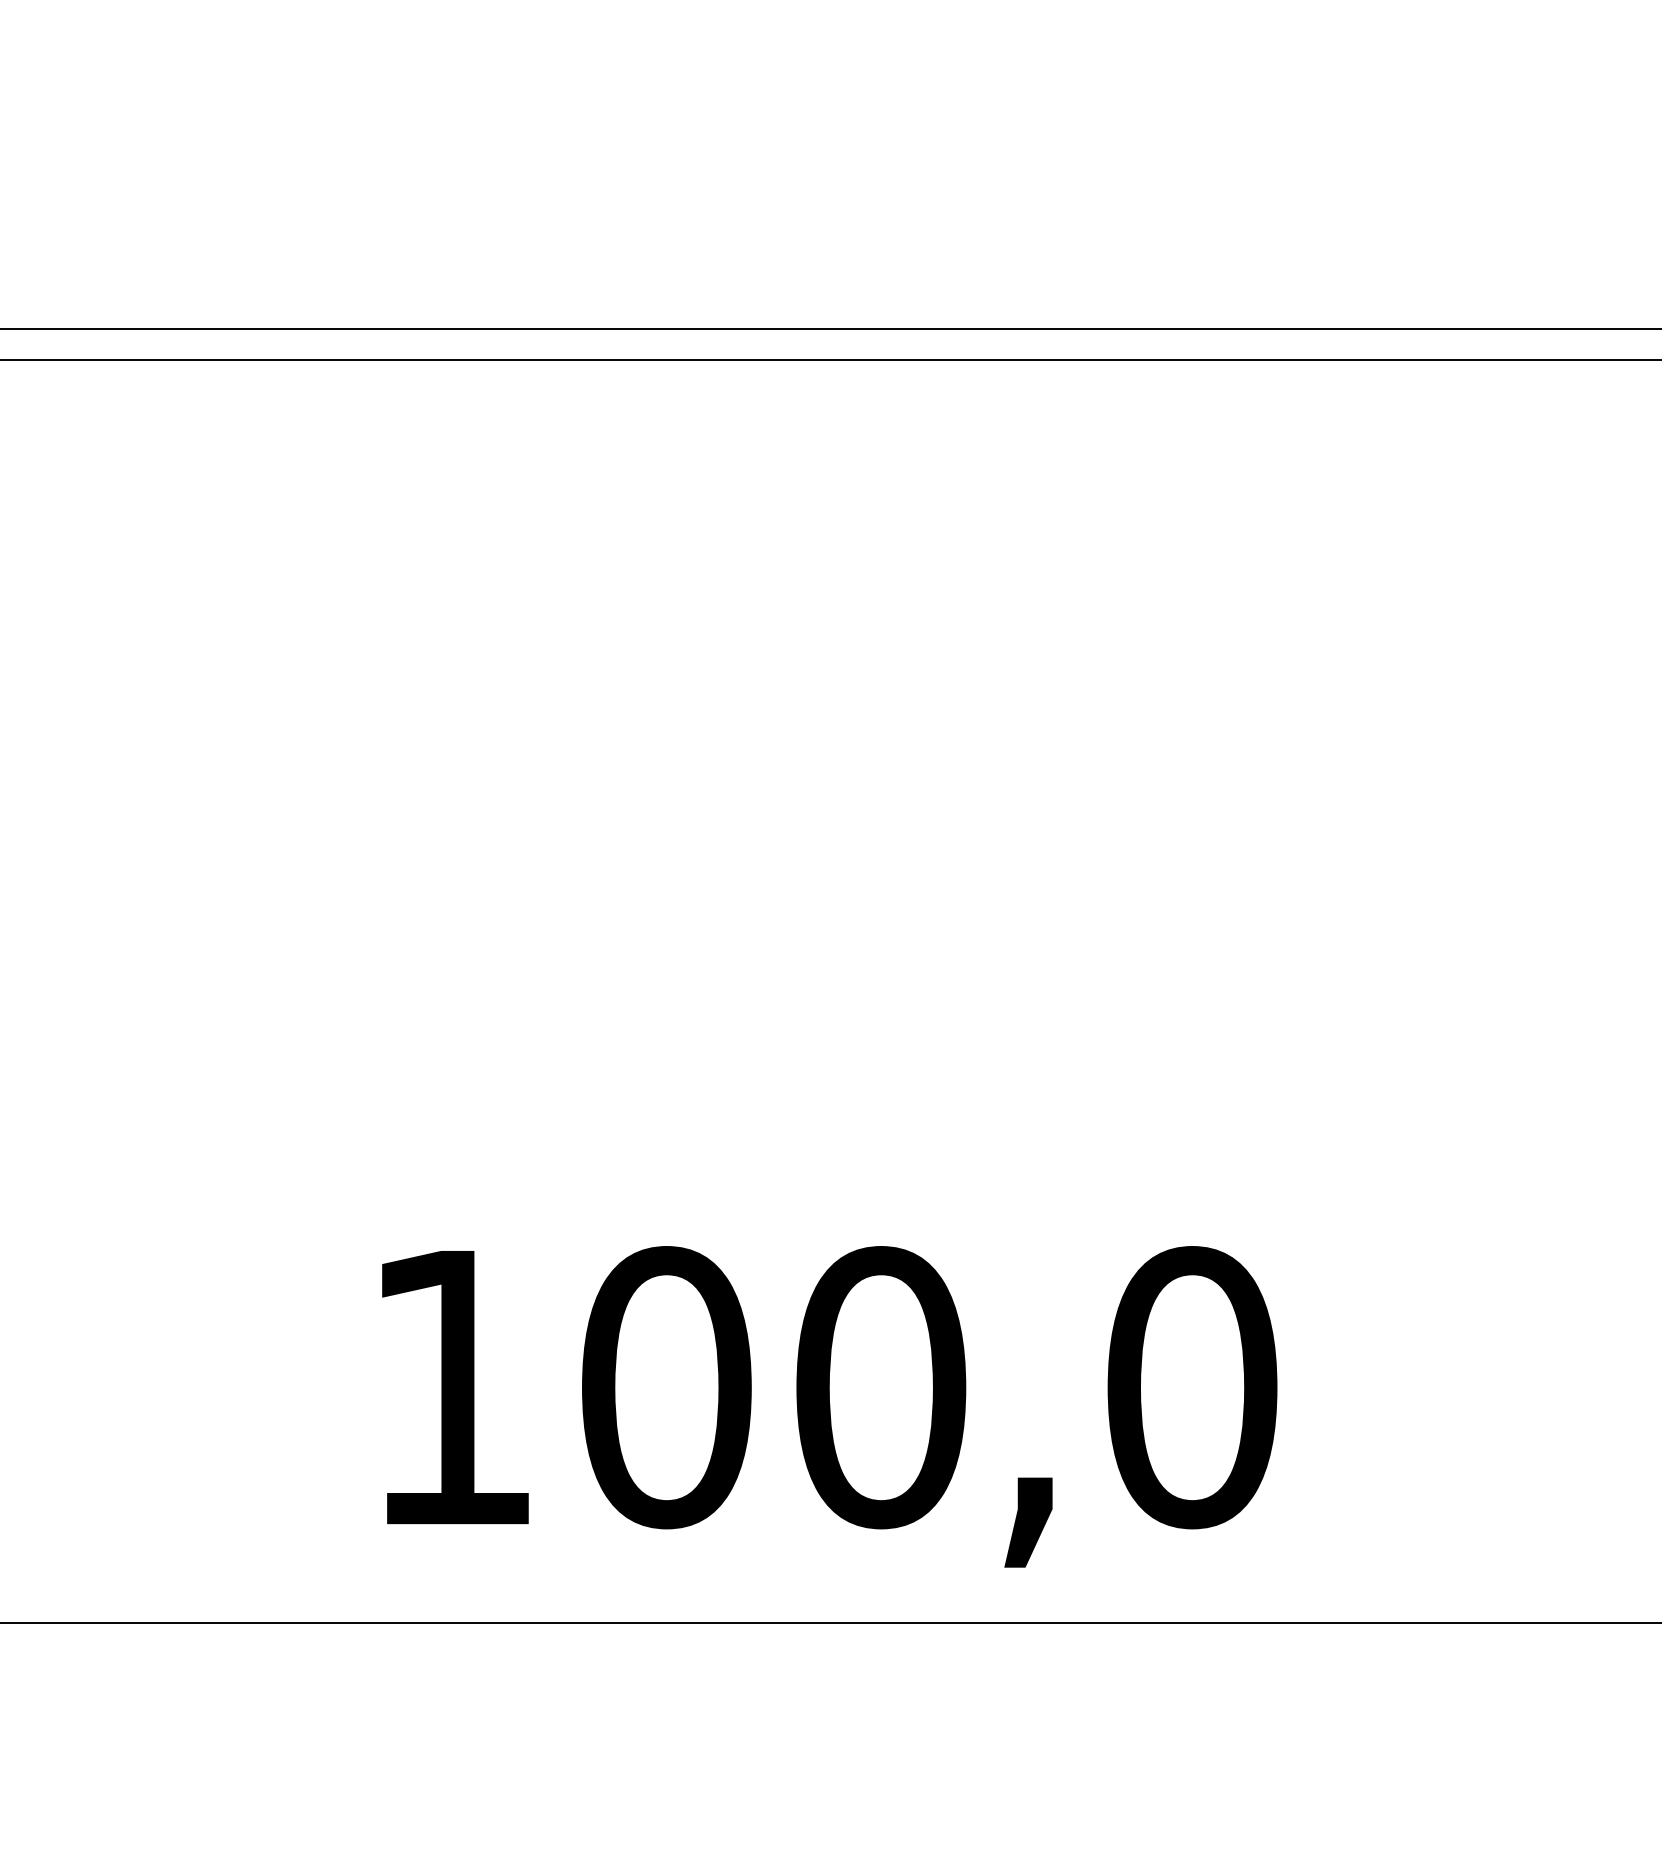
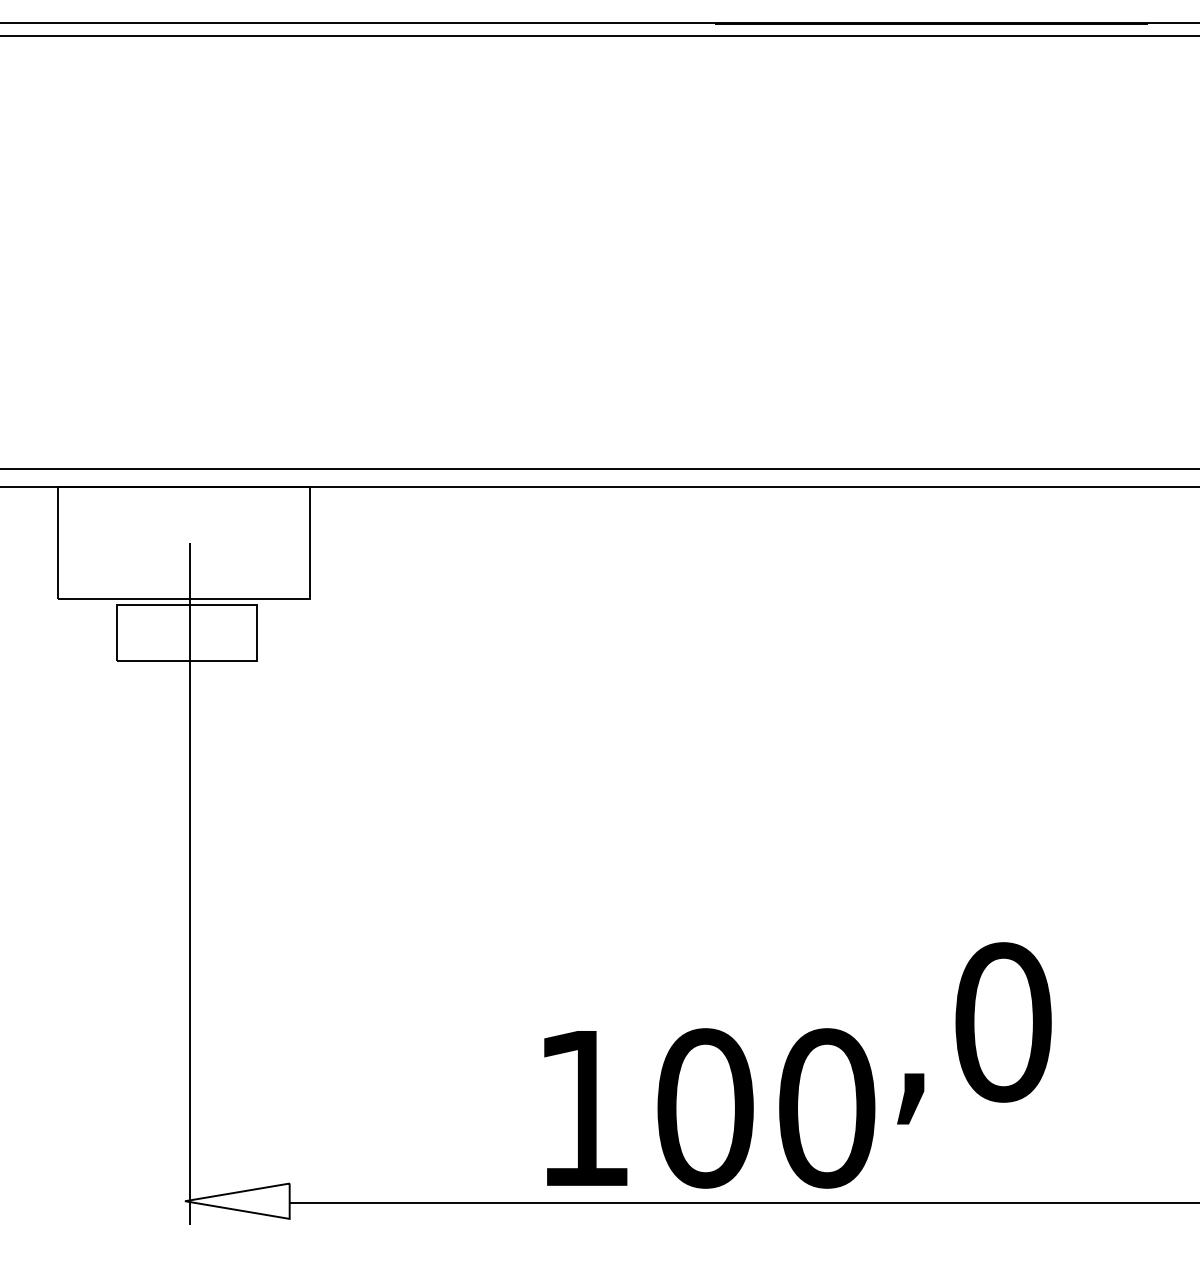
text: (673, 1387) -> (709, 1108), moved
text: (1141, 1407) -> (974, 1033), moved

